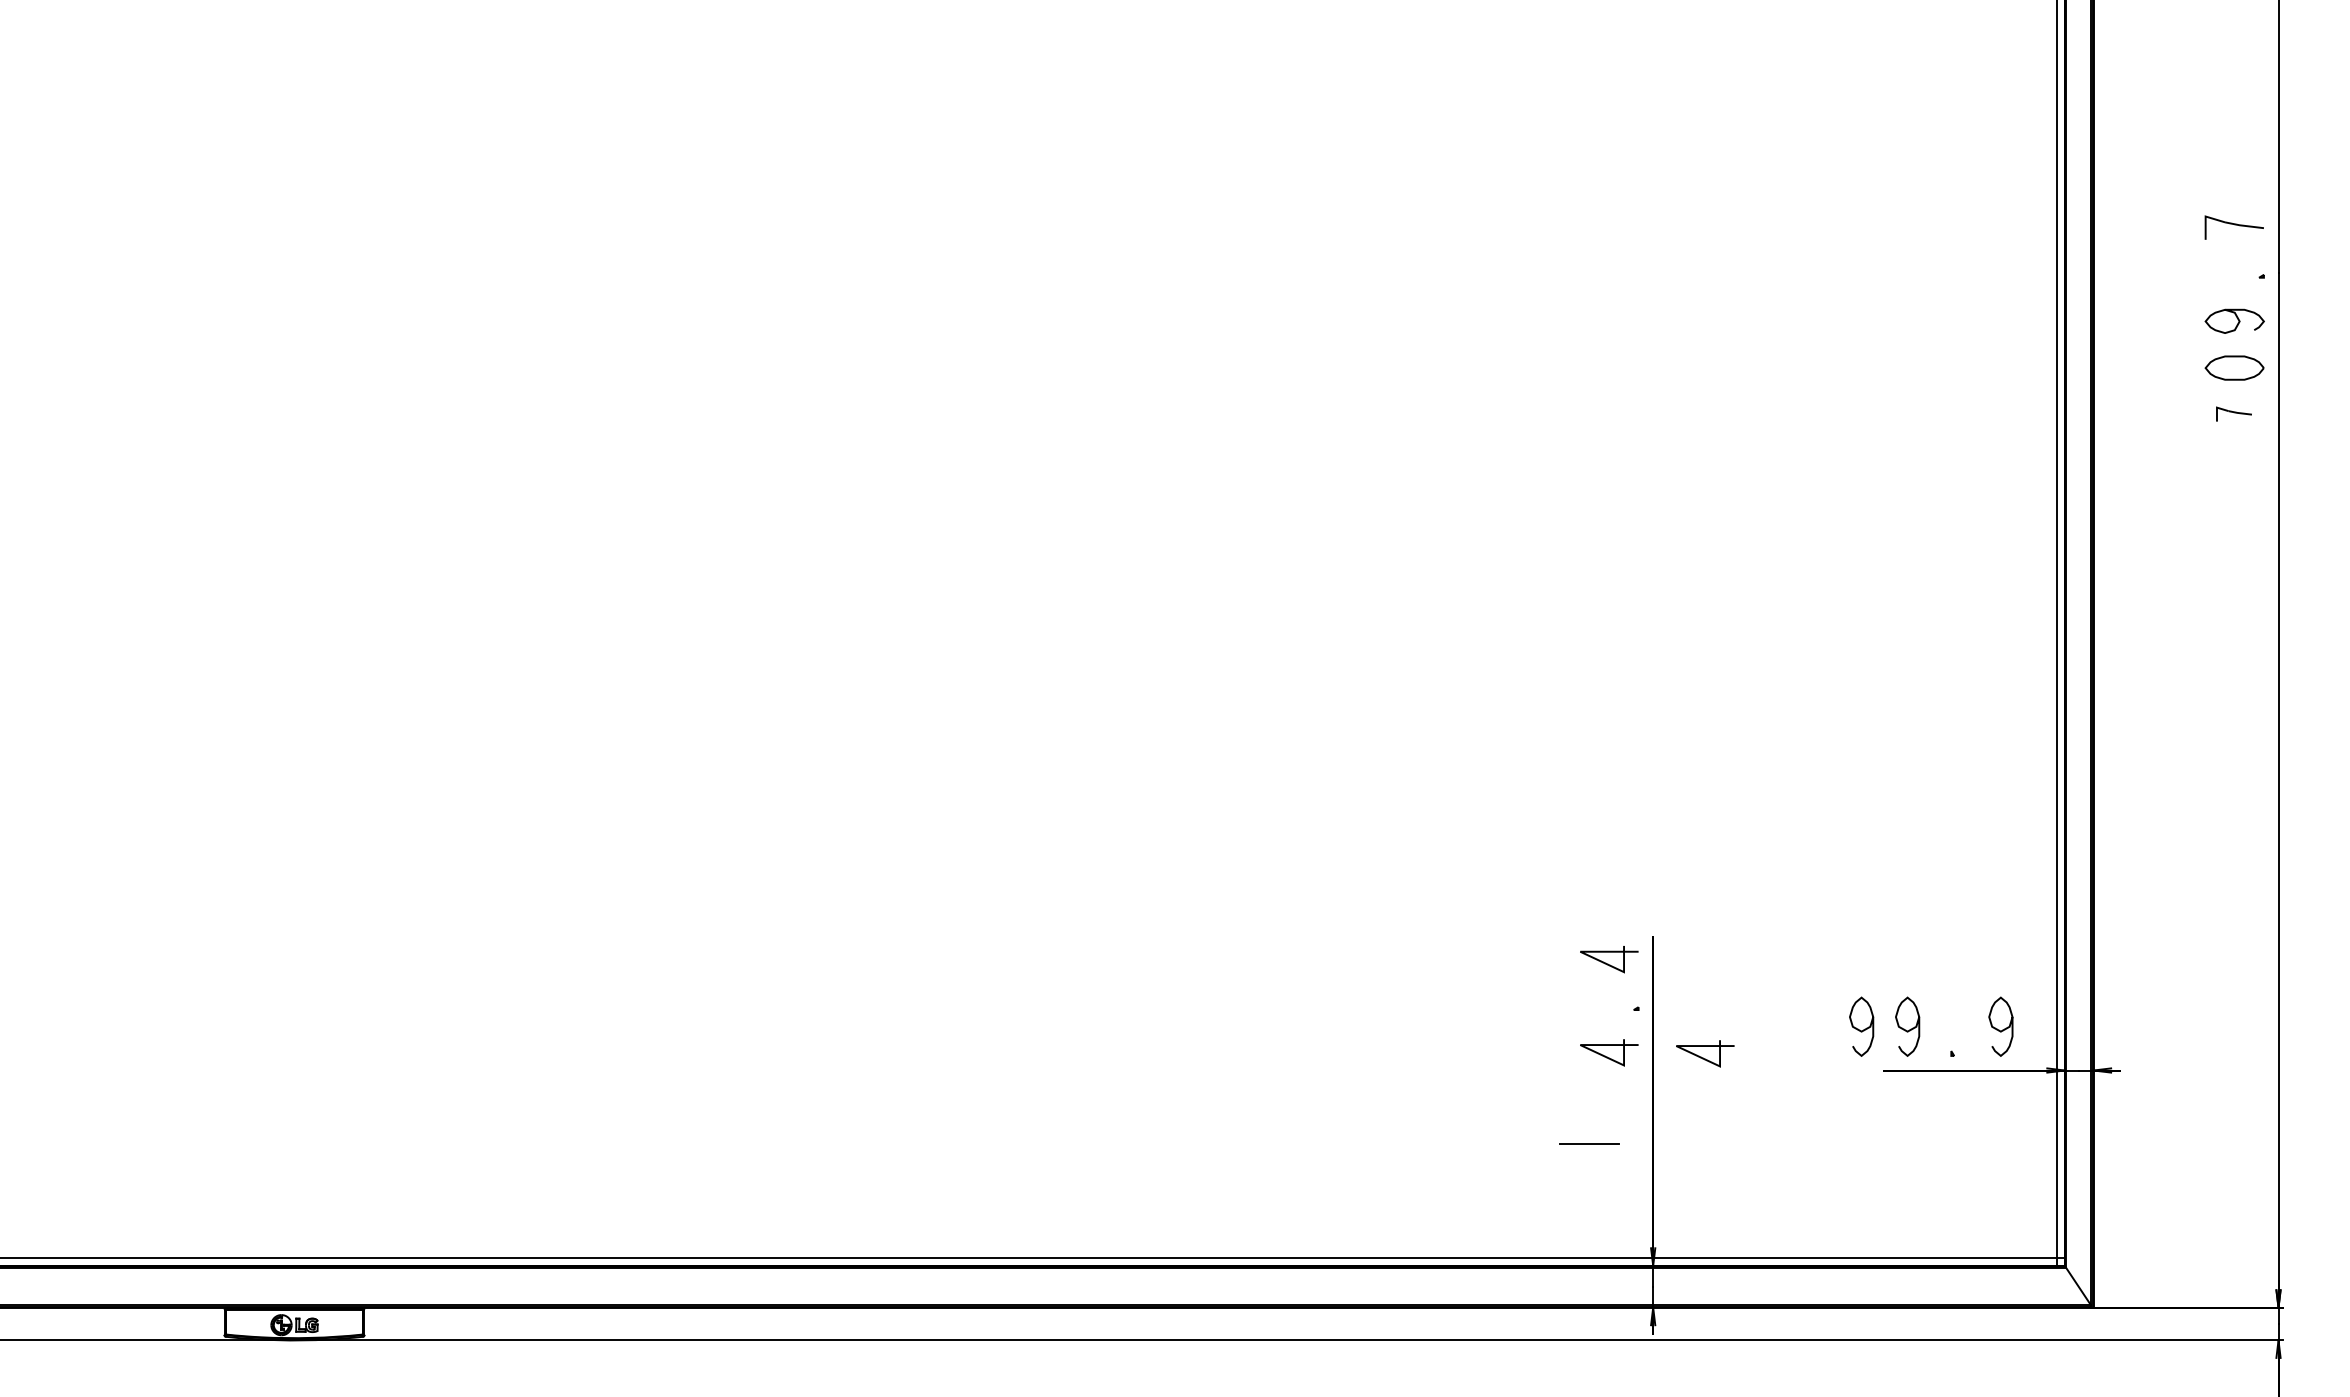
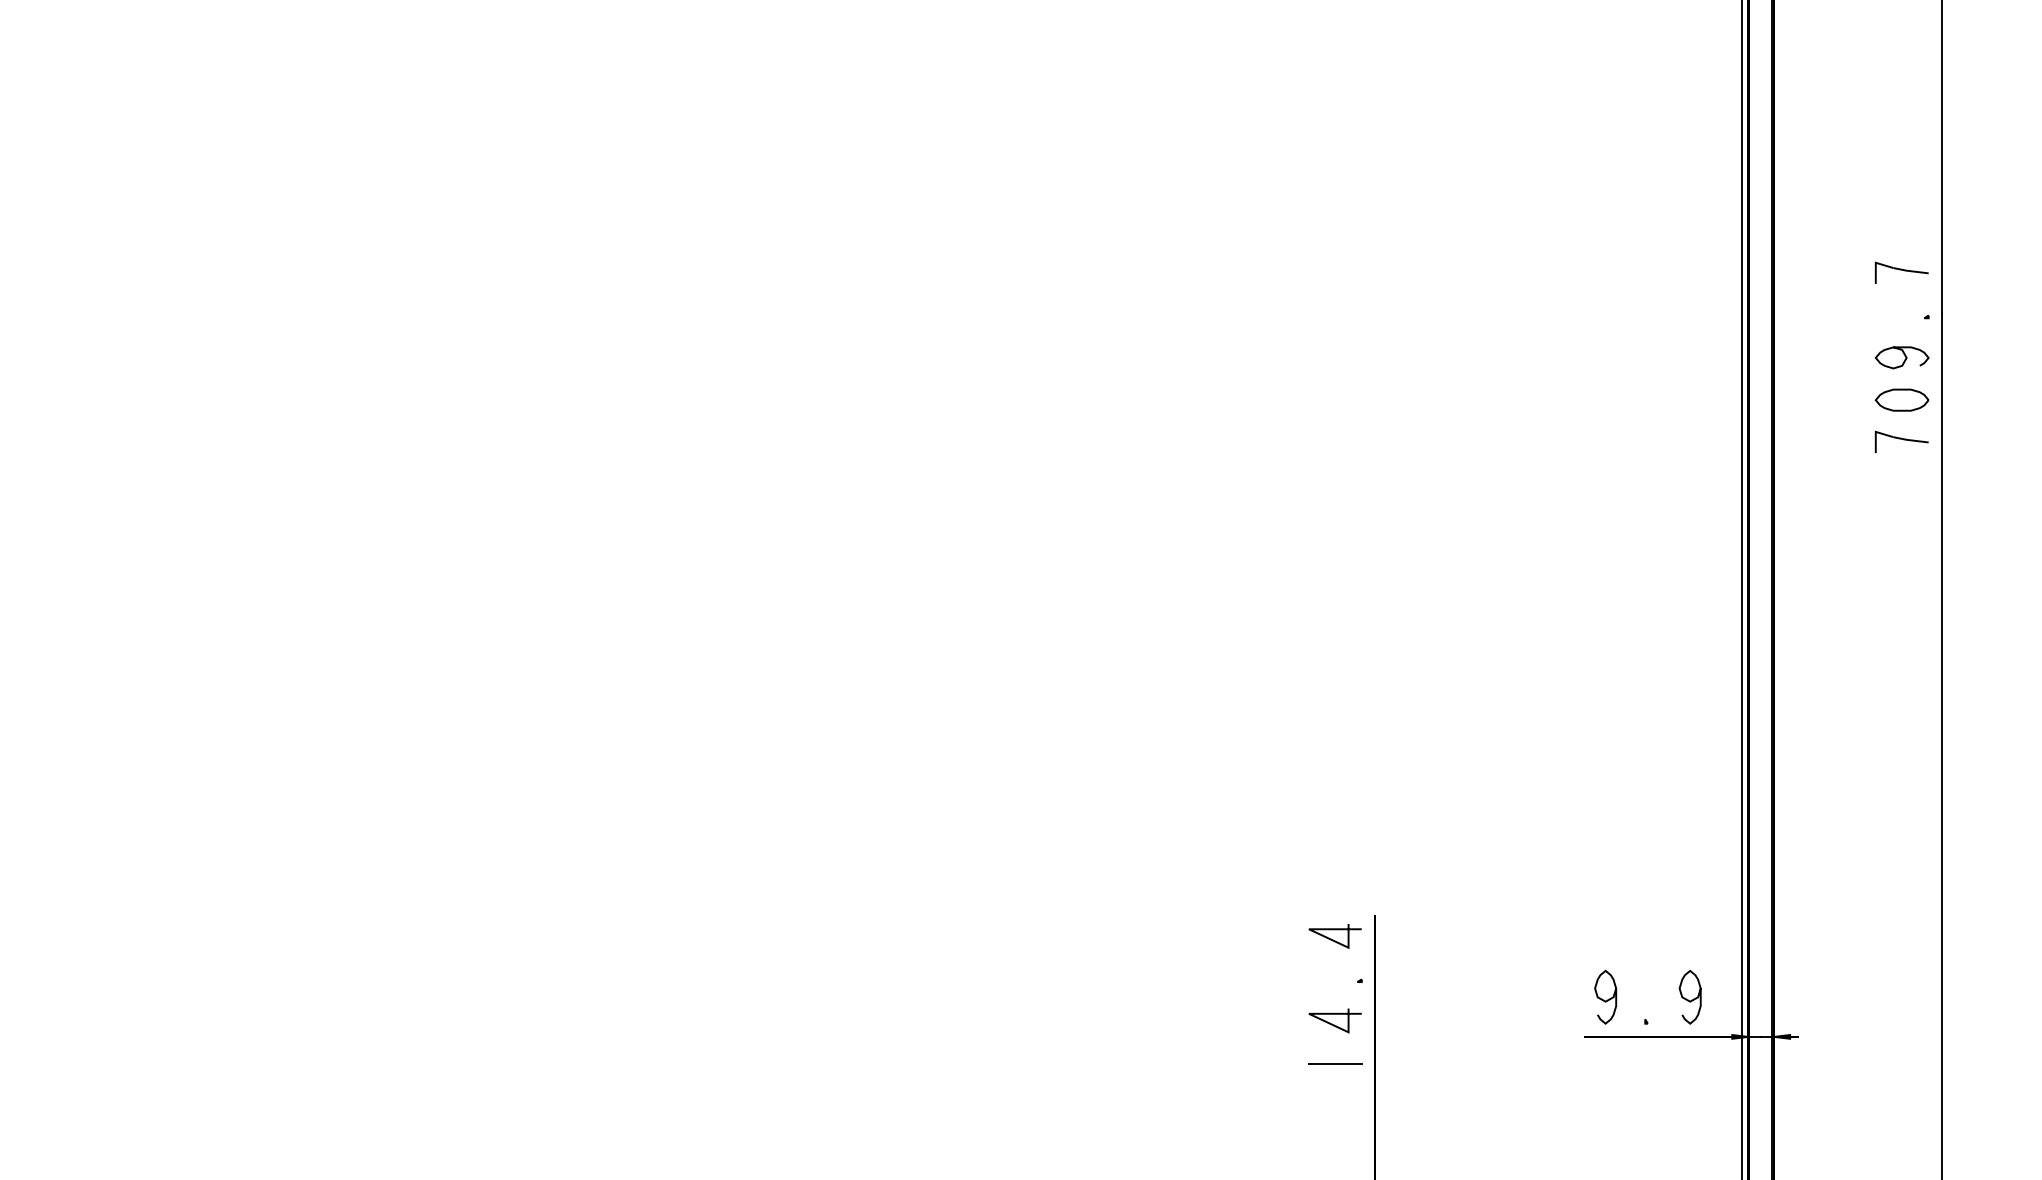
part: (2233, 414) -> (1901, 442), size x1.67
curve: (1858, 1028) -> (1561, 998), removed
line: (1703, 1057) -> (1420, 1025), removed
line: (1589, 1143) -> (1335, 1063), moved

